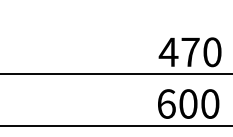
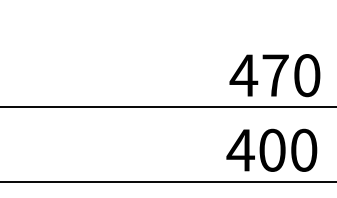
text: (166, 103) -> (240, 149), 600 -> 400

